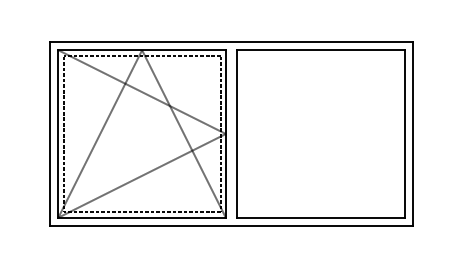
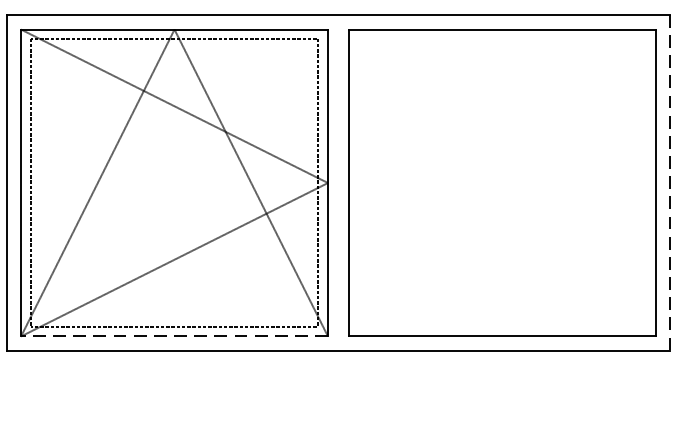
line: (412, 134) -> (670, 183), solid -> dashed
line: (142, 217) -> (175, 336), solid -> dashed

